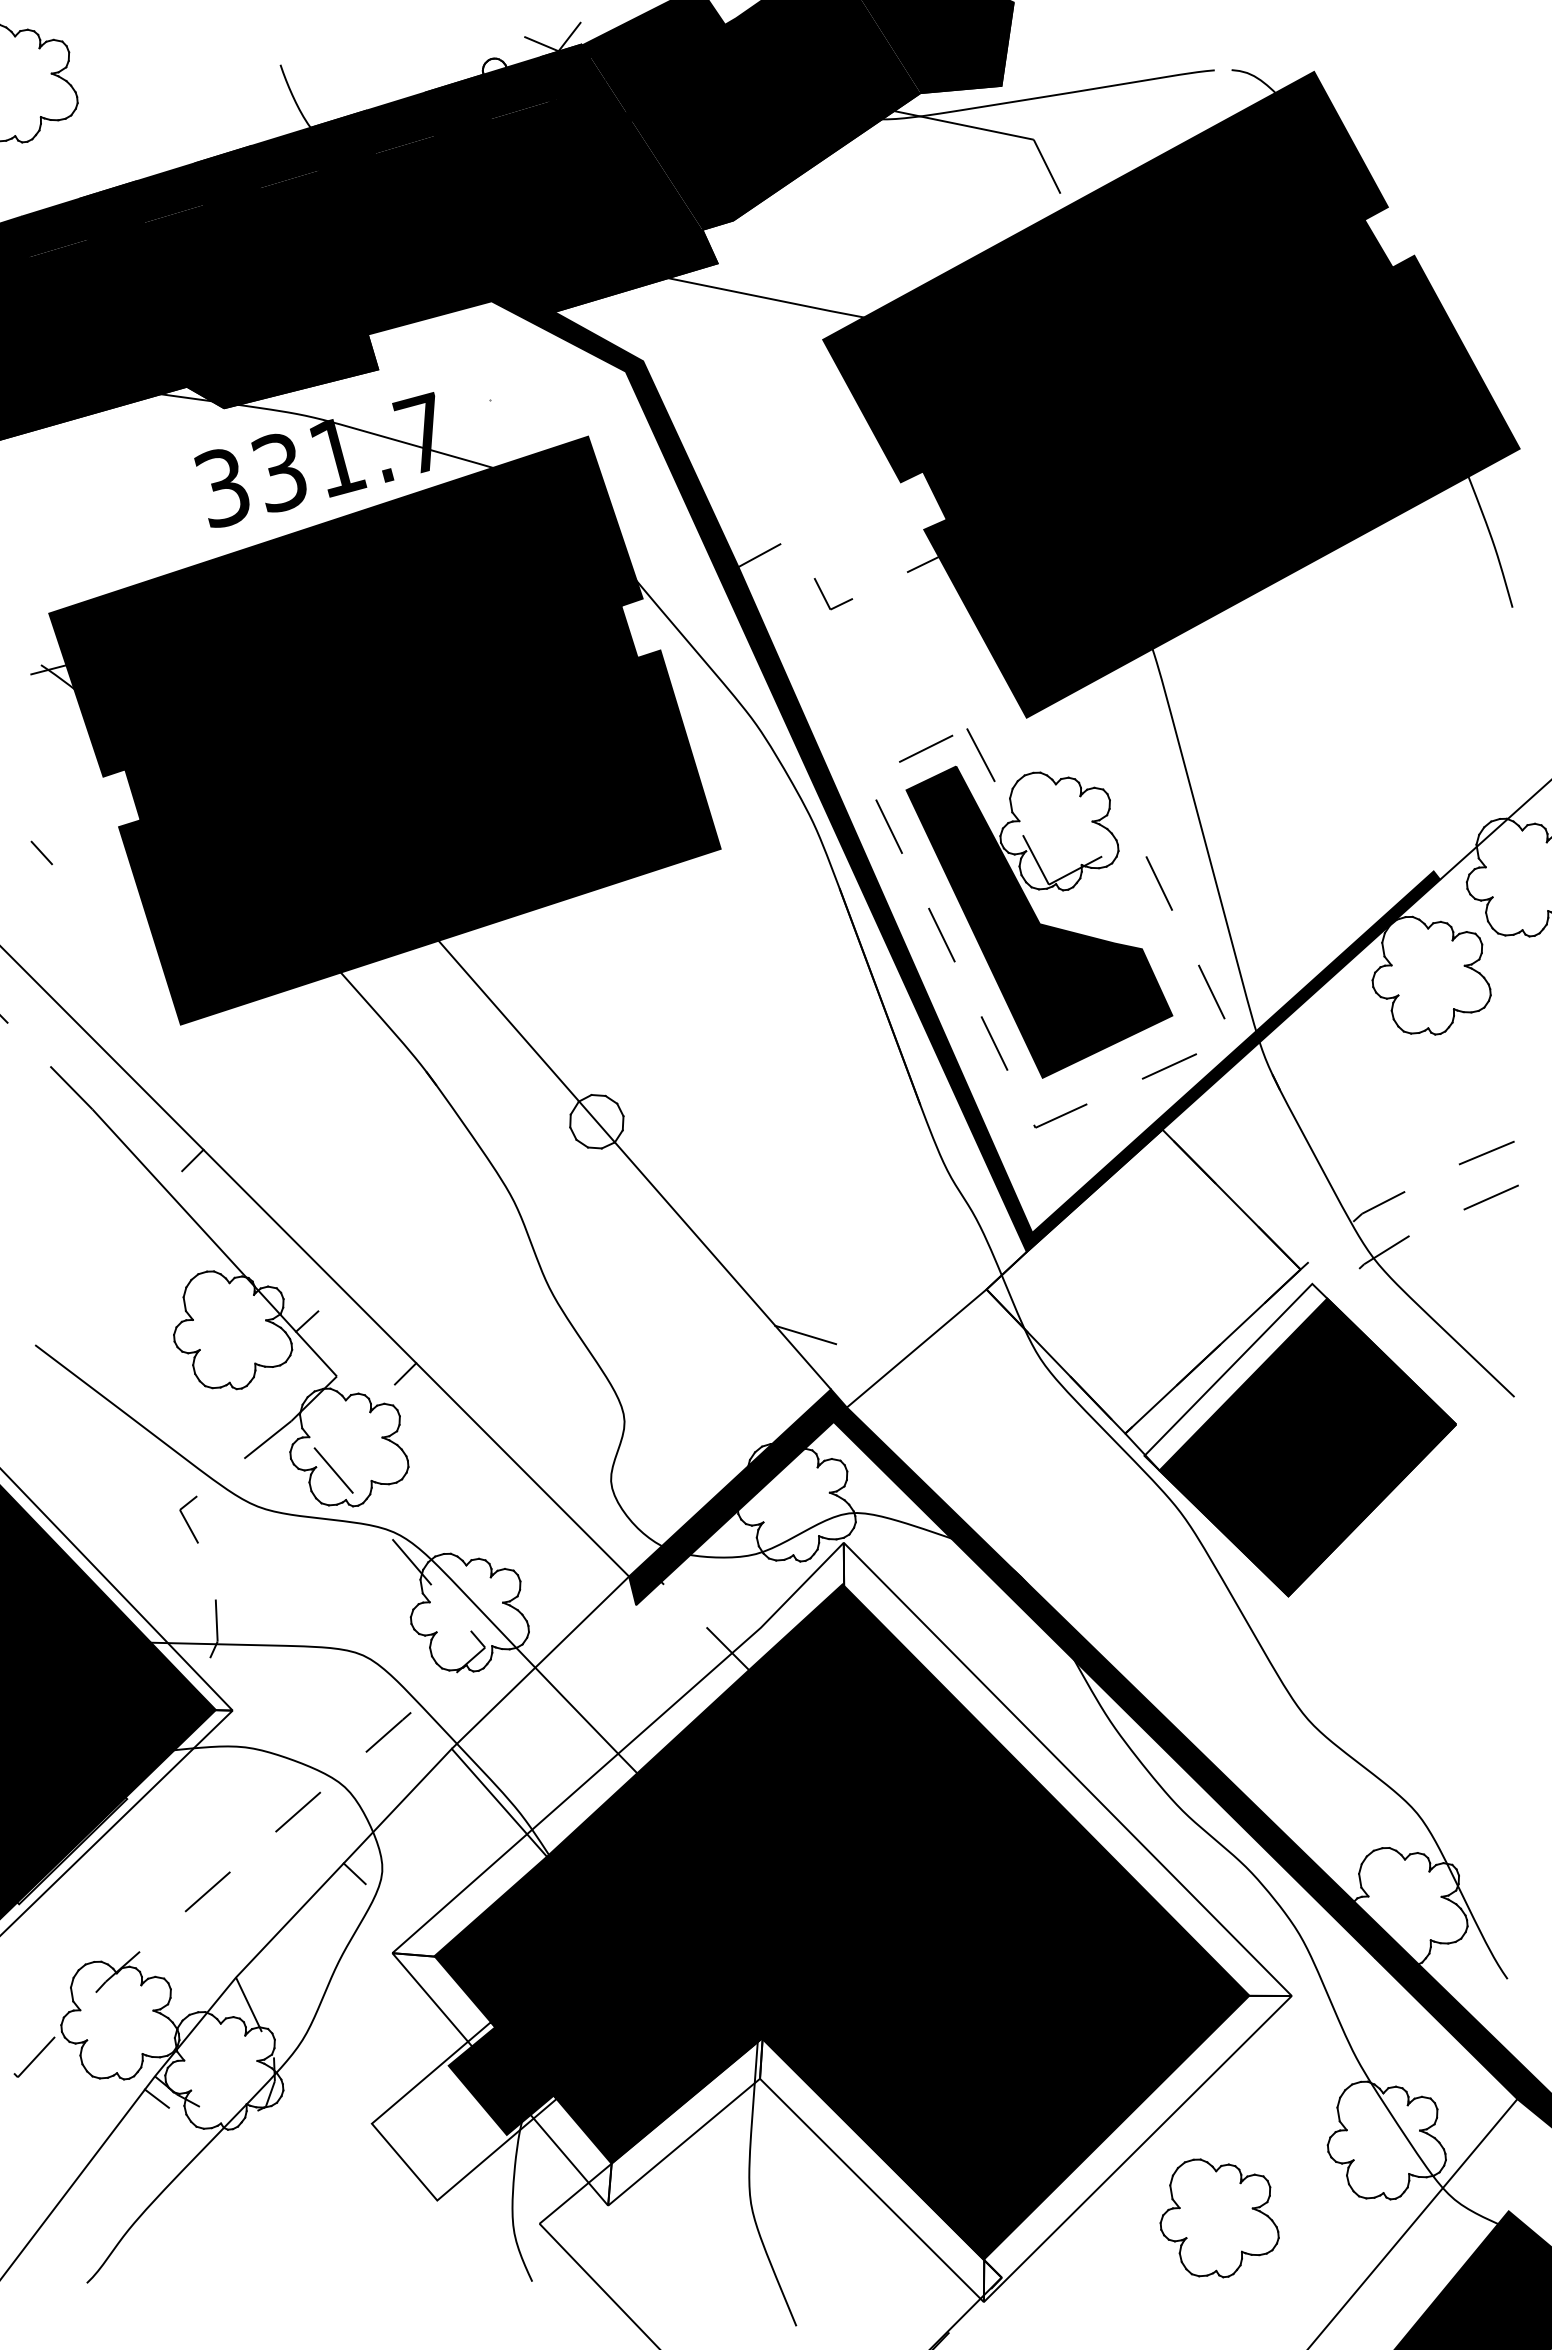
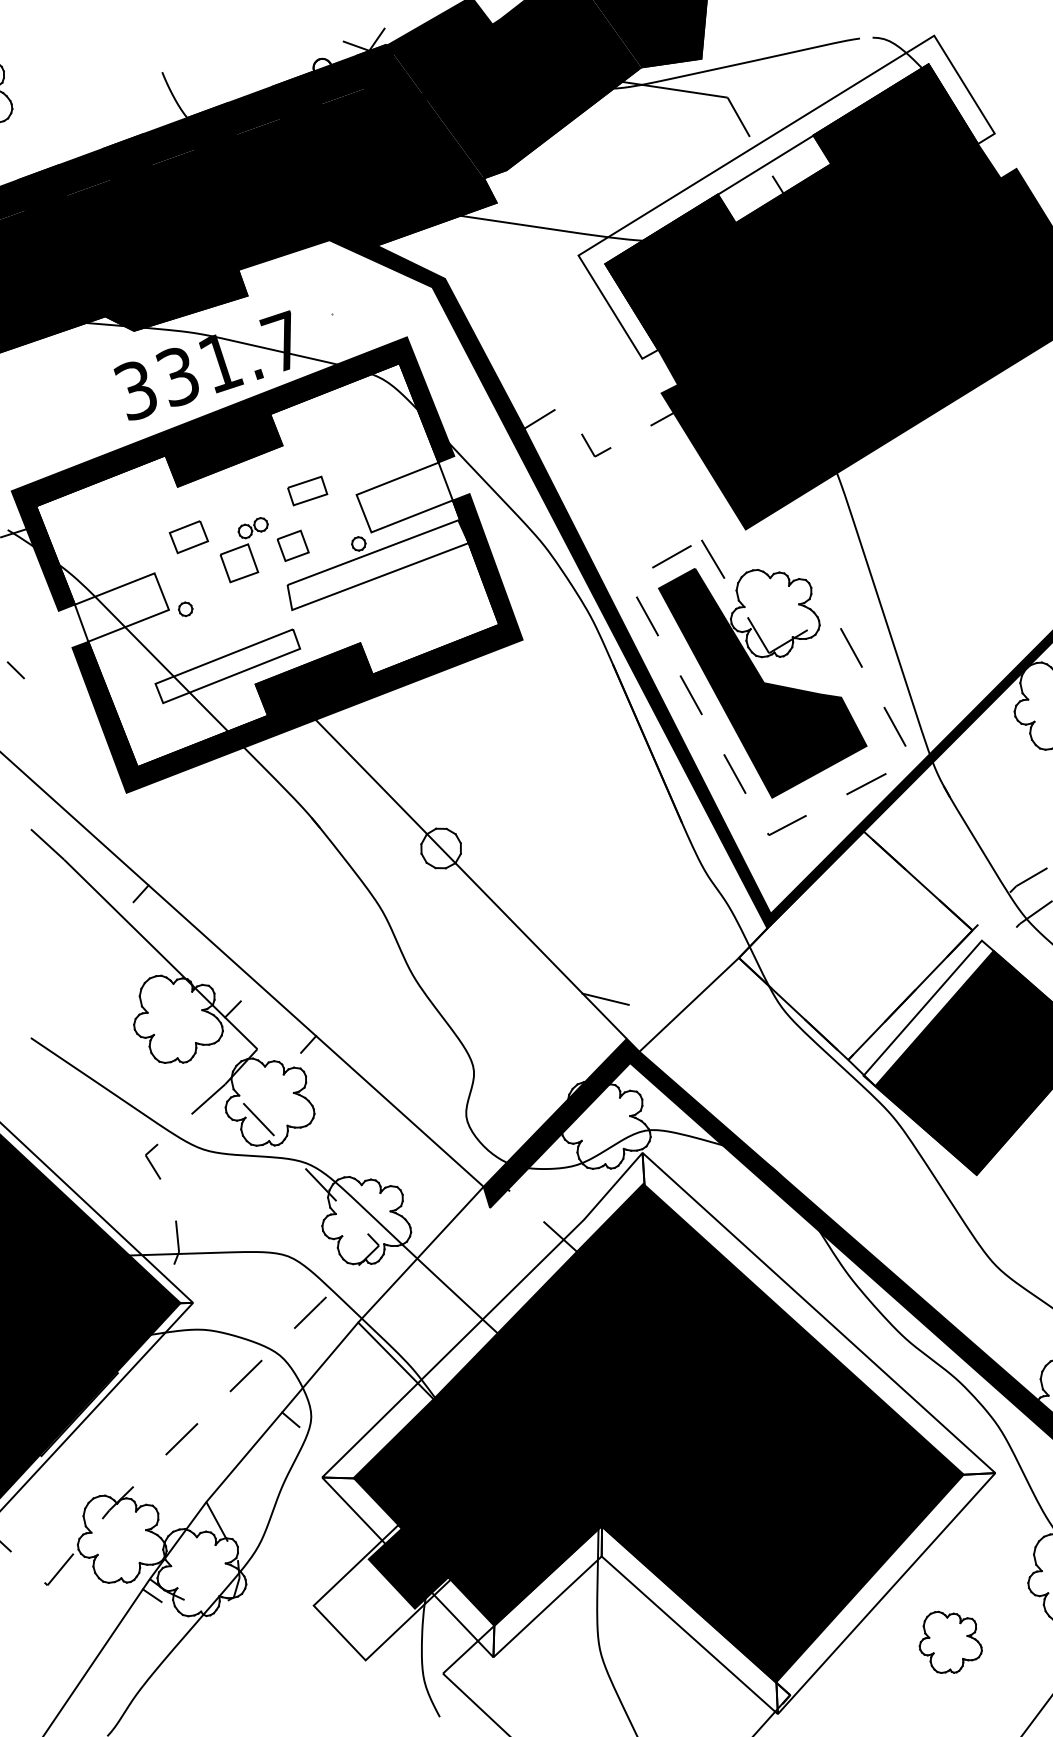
fill: (1105, 276) -> (786, 196), removed
fill: (385, 730) -> (267, 564), removed
part: (1219, 2218) -> (950, 1642), size x0.7

